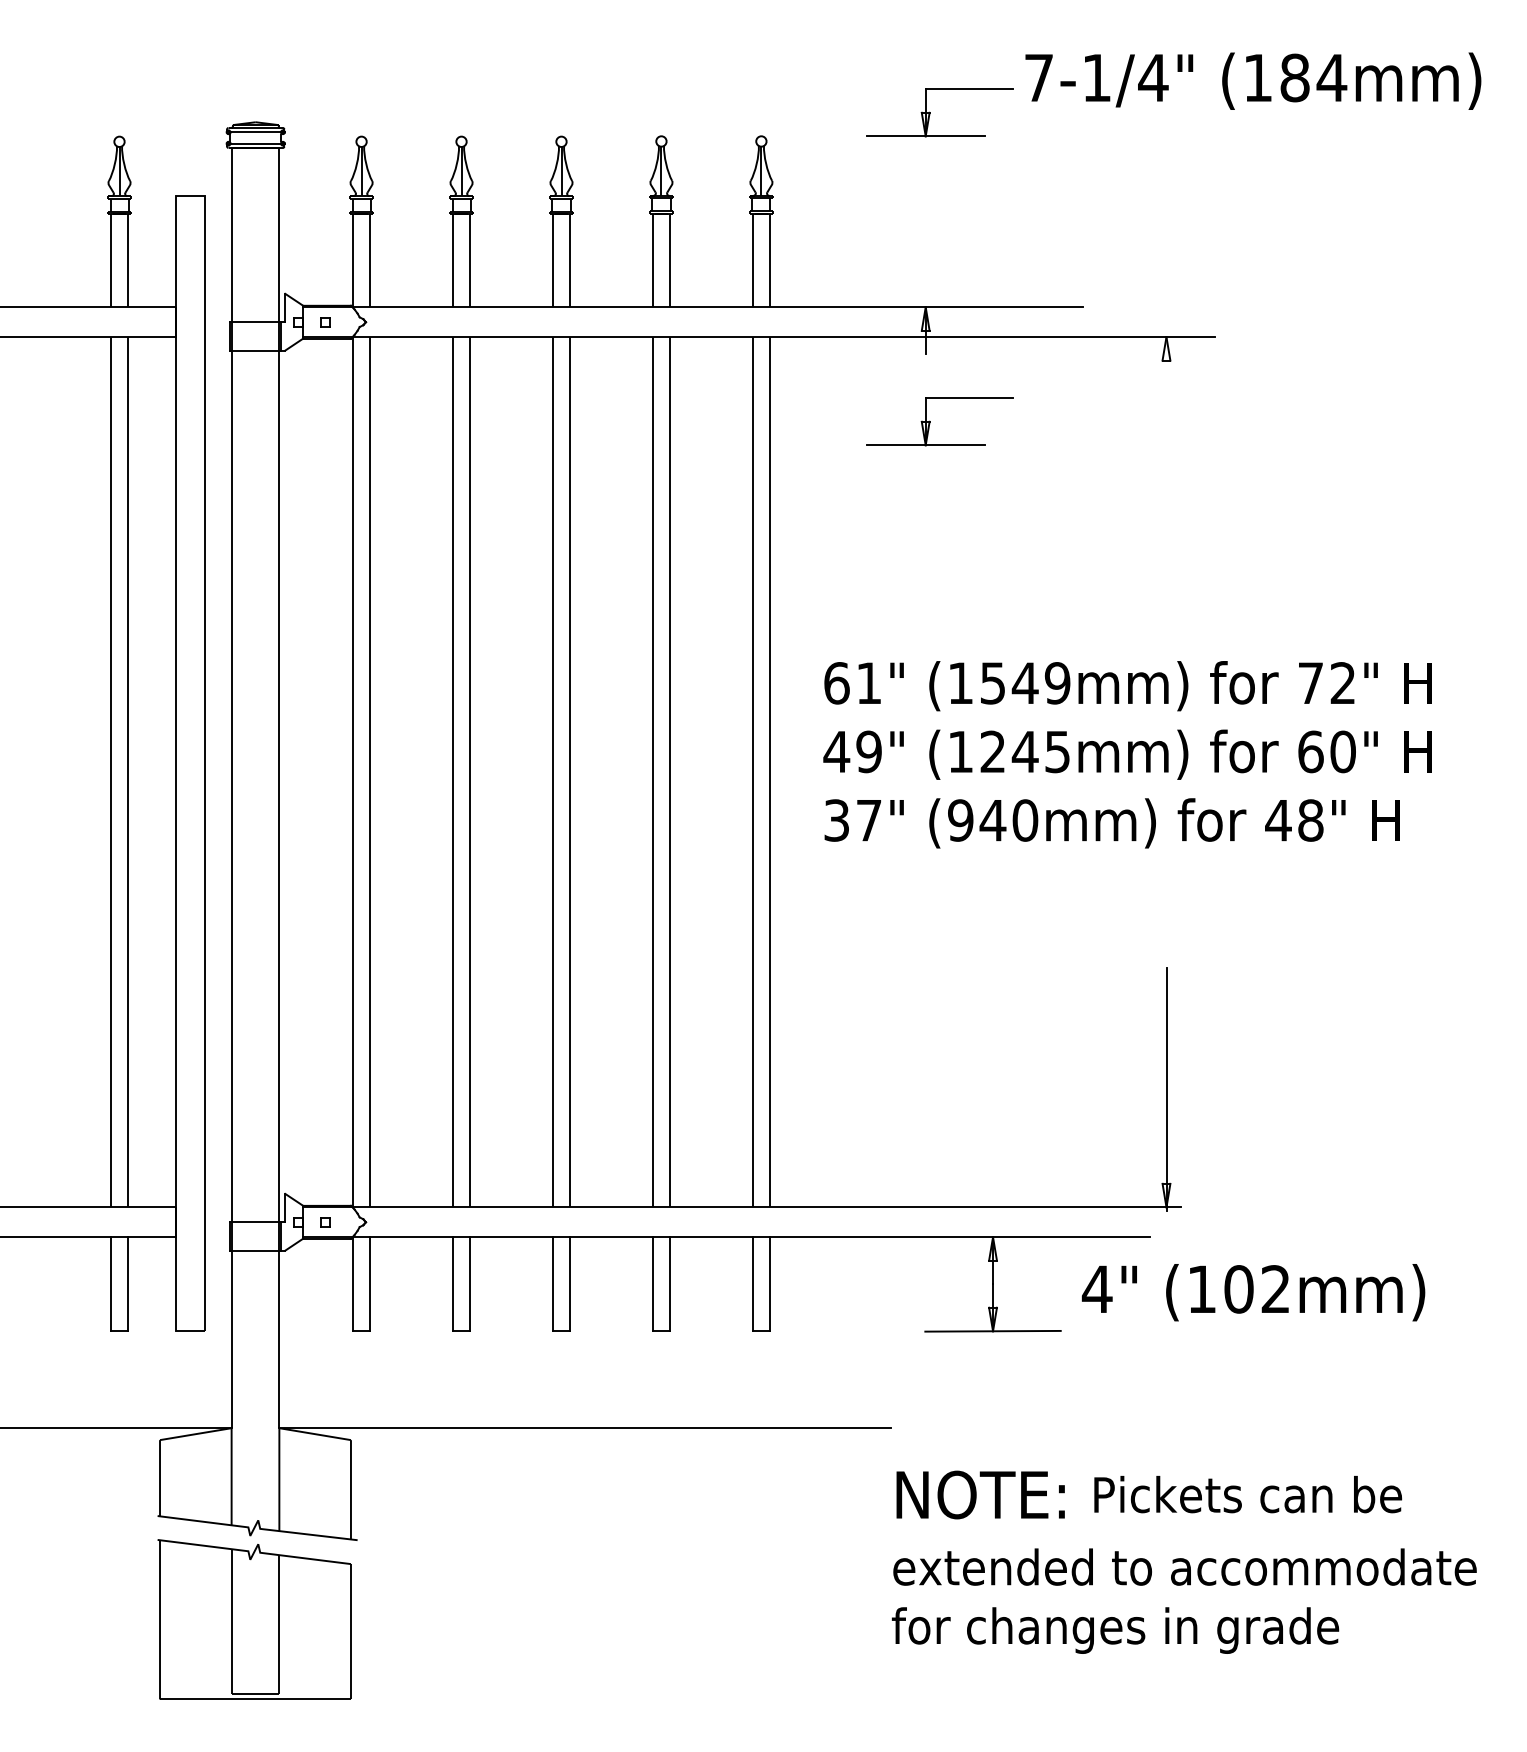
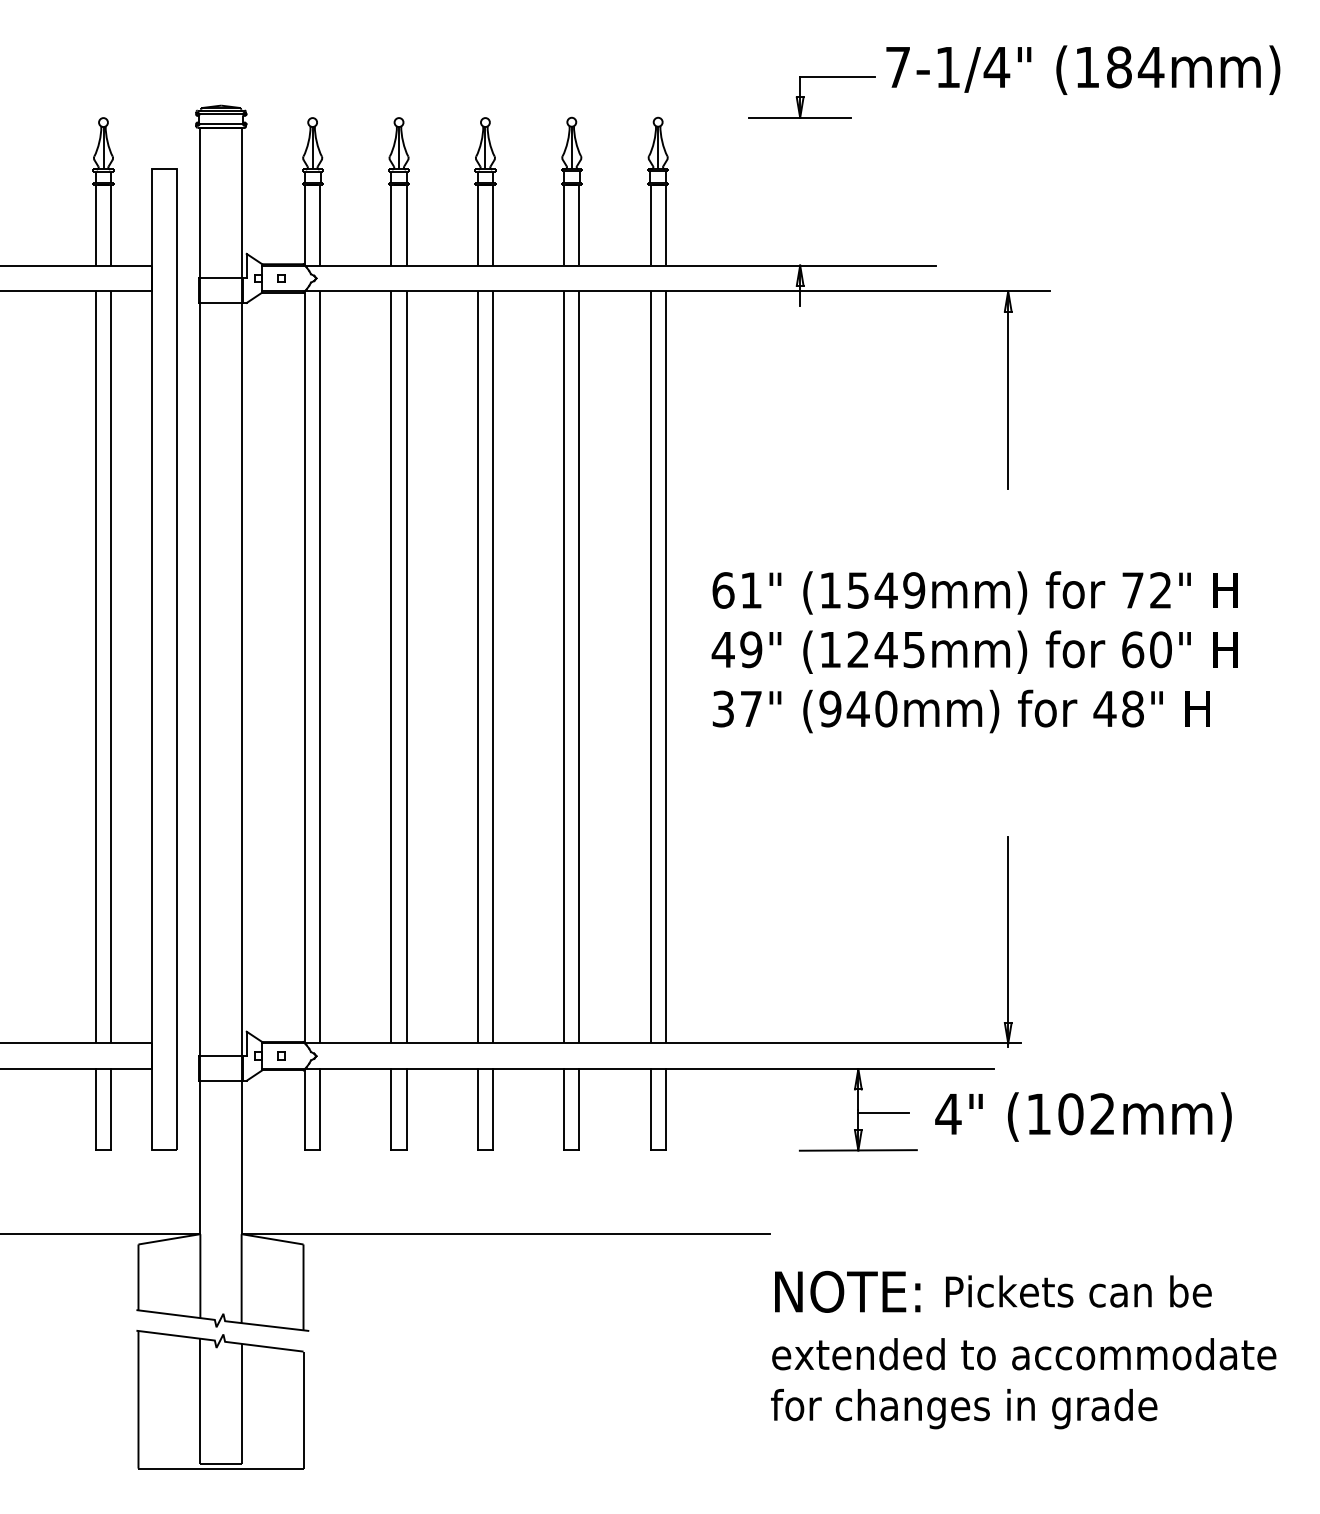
part: (930, 421) -> (804, 364), removed
line: (1166, 454) -> (1008, 392), added
line: (1022, 1287) -> (883, 1112), added

